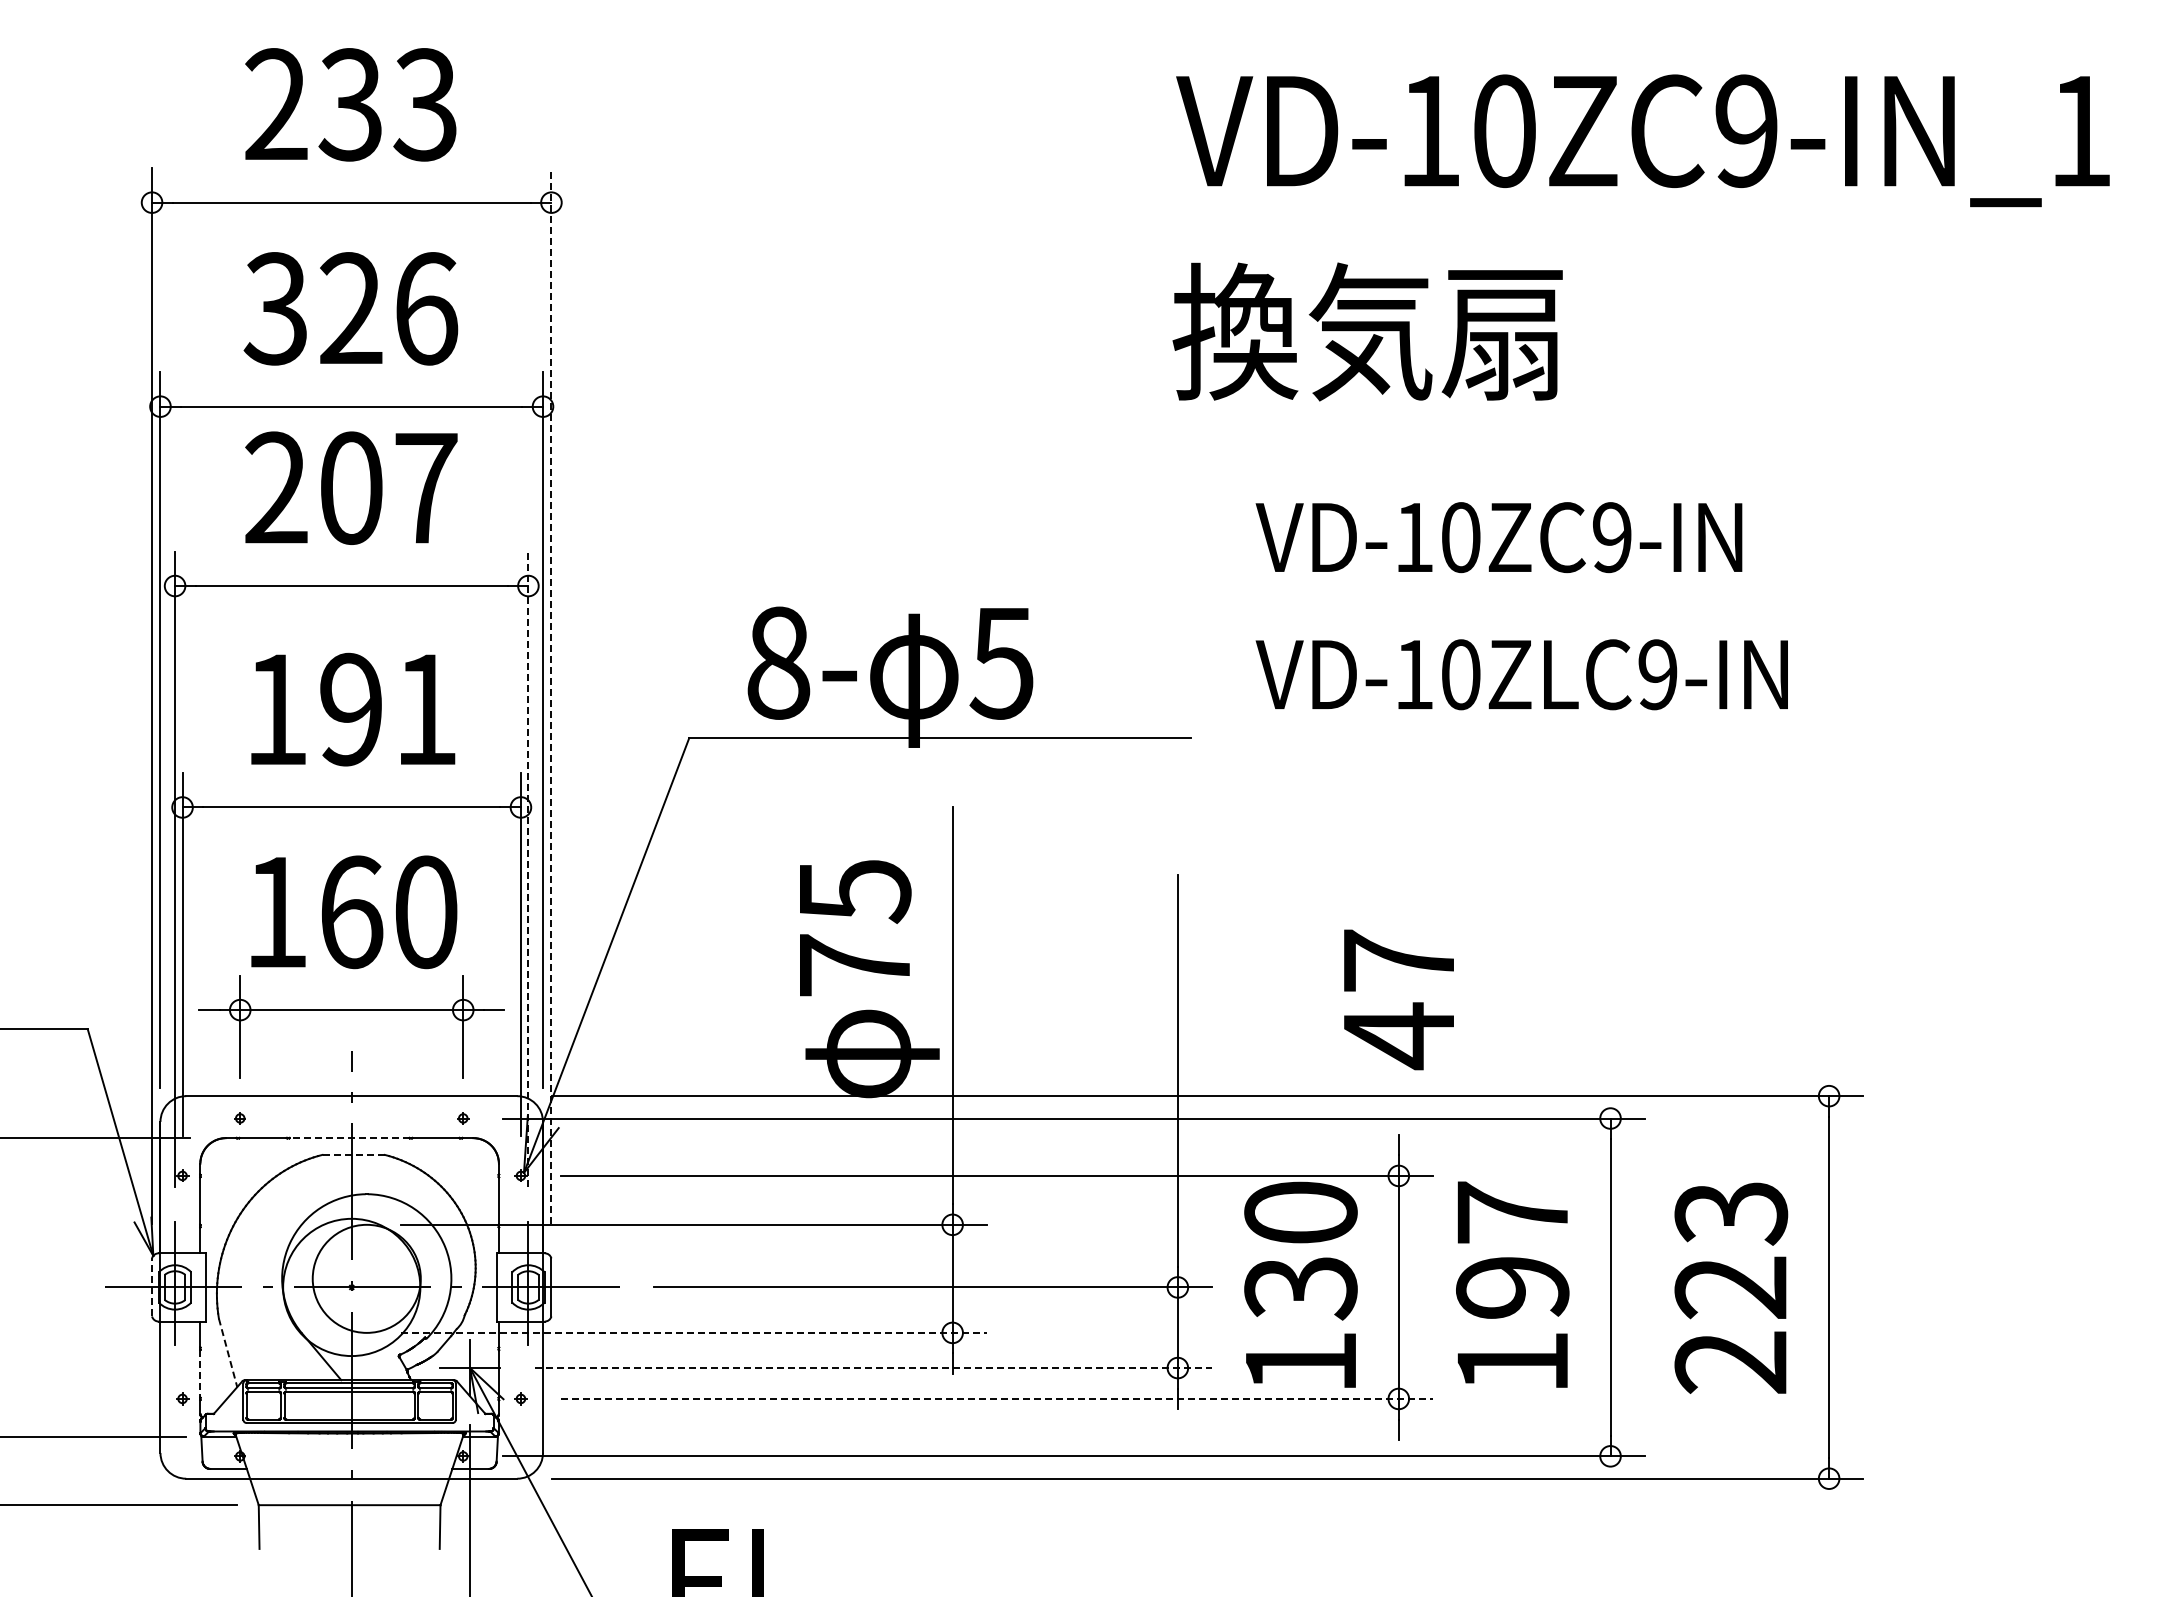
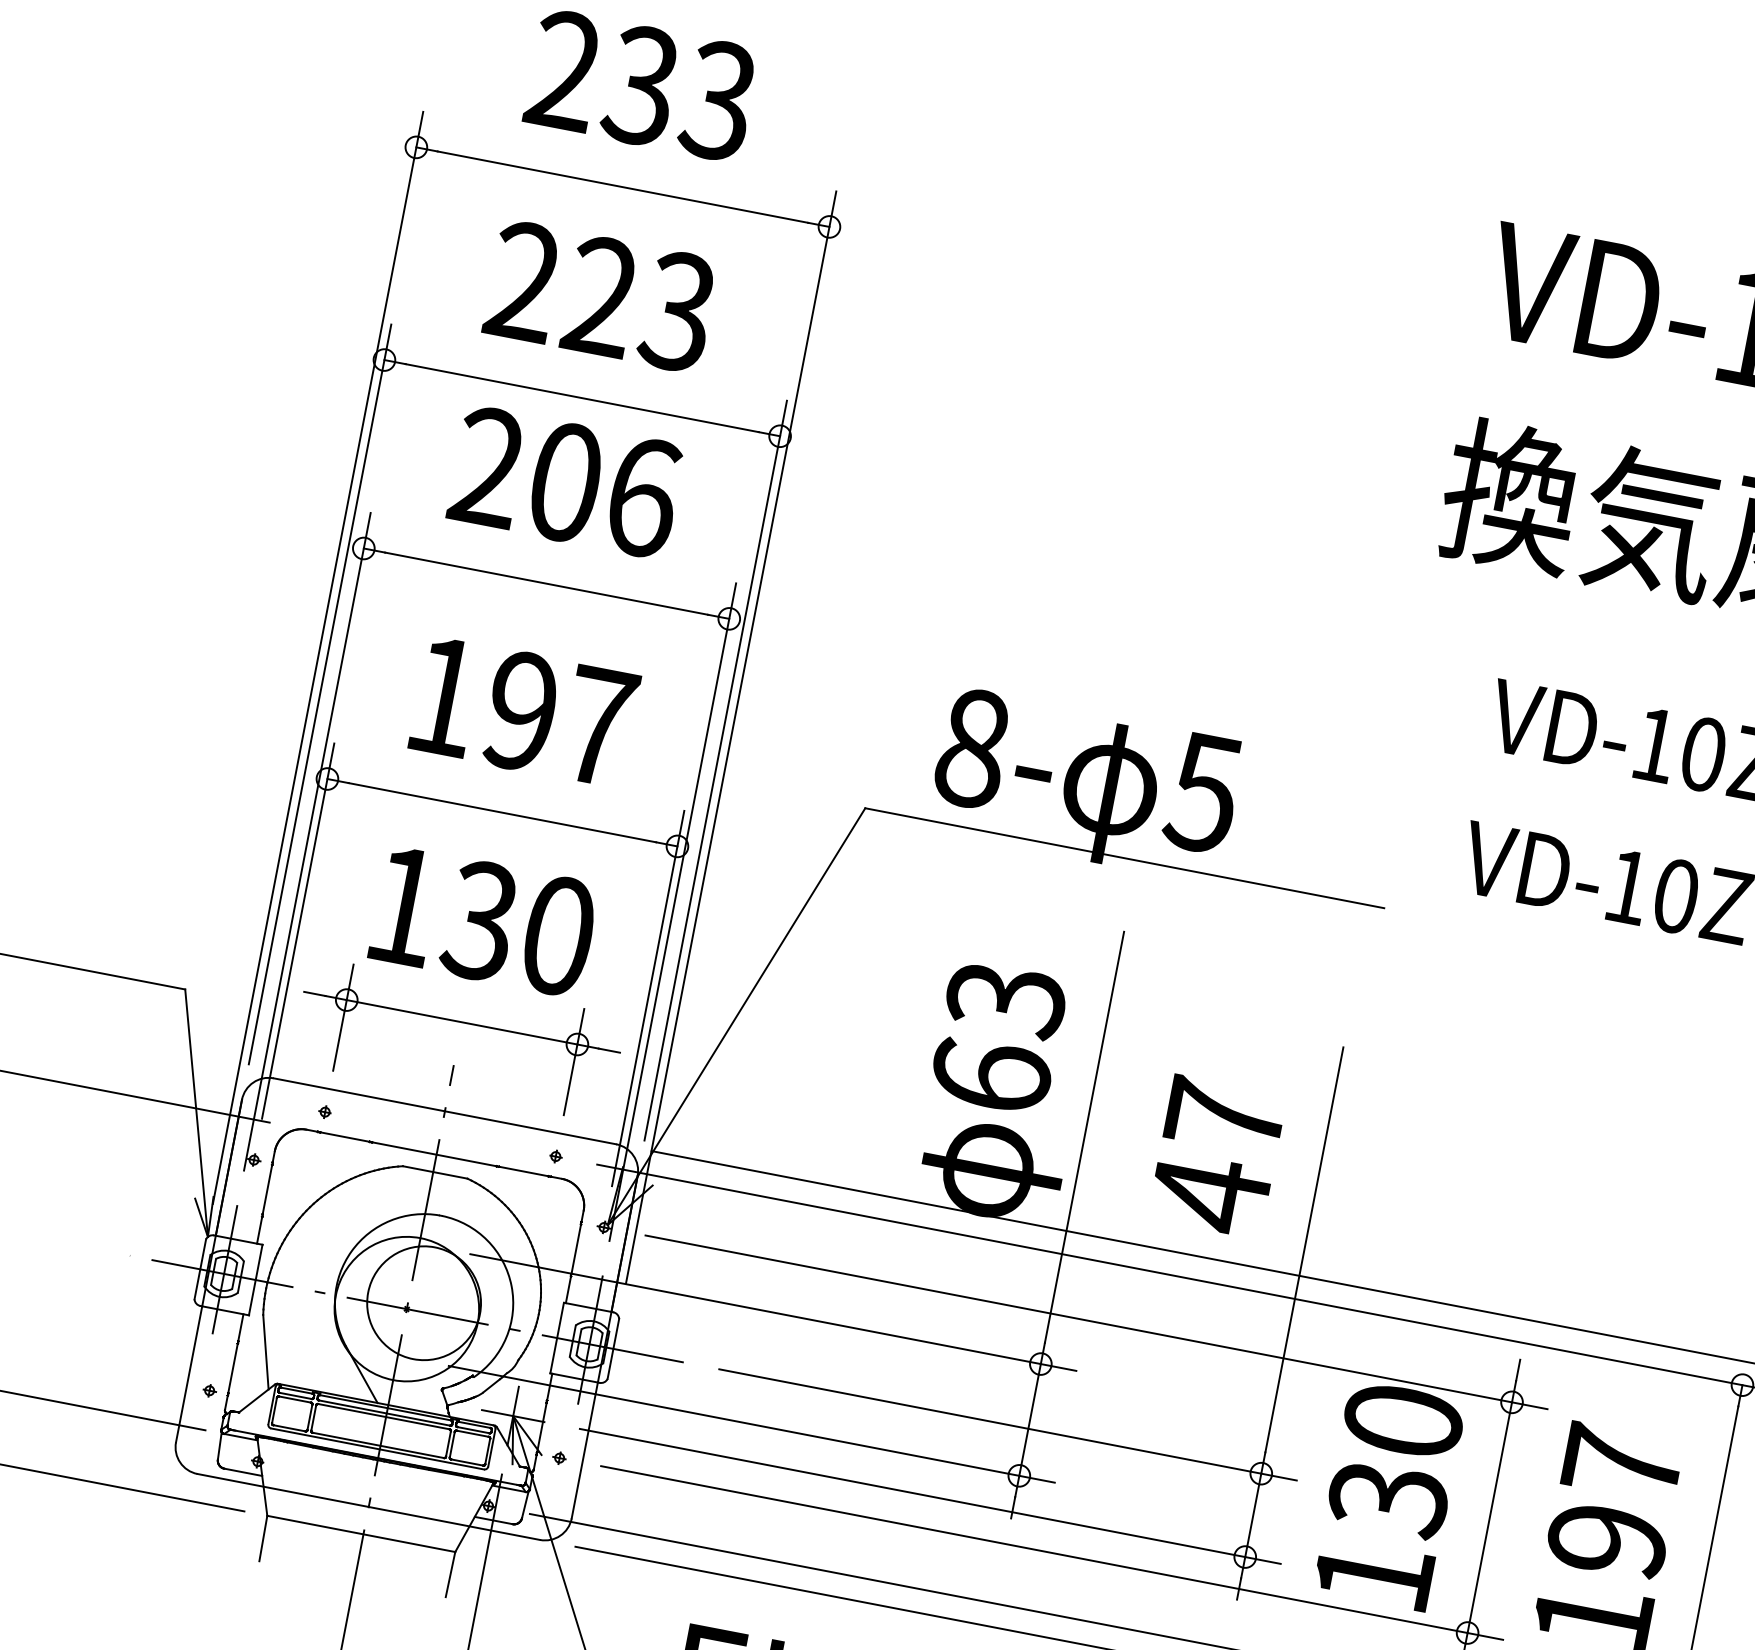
text: (350, 308) -> (600, 296), 326 -> 223
text: (426, 488) -> (643, 497), 207 -> 206
line: (551, 696) -> (731, 737), dashed -> solid
text: (426, 709) -> (599, 726), 191 -> 197
line: (528, 869) -> (672, 912), dashed -> solid
text: (350, 912) -> (480, 921), 160 -> 130
text: (854, 928) -> (998, 1038), 75 -> 63
text: (1398, 999) -> (1216, 1156), moved
line: (349, 1138) -> (434, 1154), dashed -> solid
line: (353, 1154) -> (435, 1171), dashed -> solid
line: (152, 1286) -> (200, 1268), dashed -> solid
line: (694, 1332) -> (752, 1424), dashed -> solid
line: (228, 1353) -> (266, 1352), dashed -> solid
line: (873, 1368) -> (930, 1496), dashed -> solid
line: (200, 1373) -> (233, 1368), dashed -> solid
line: (997, 1398) -> (1052, 1552), dashed -> solid

